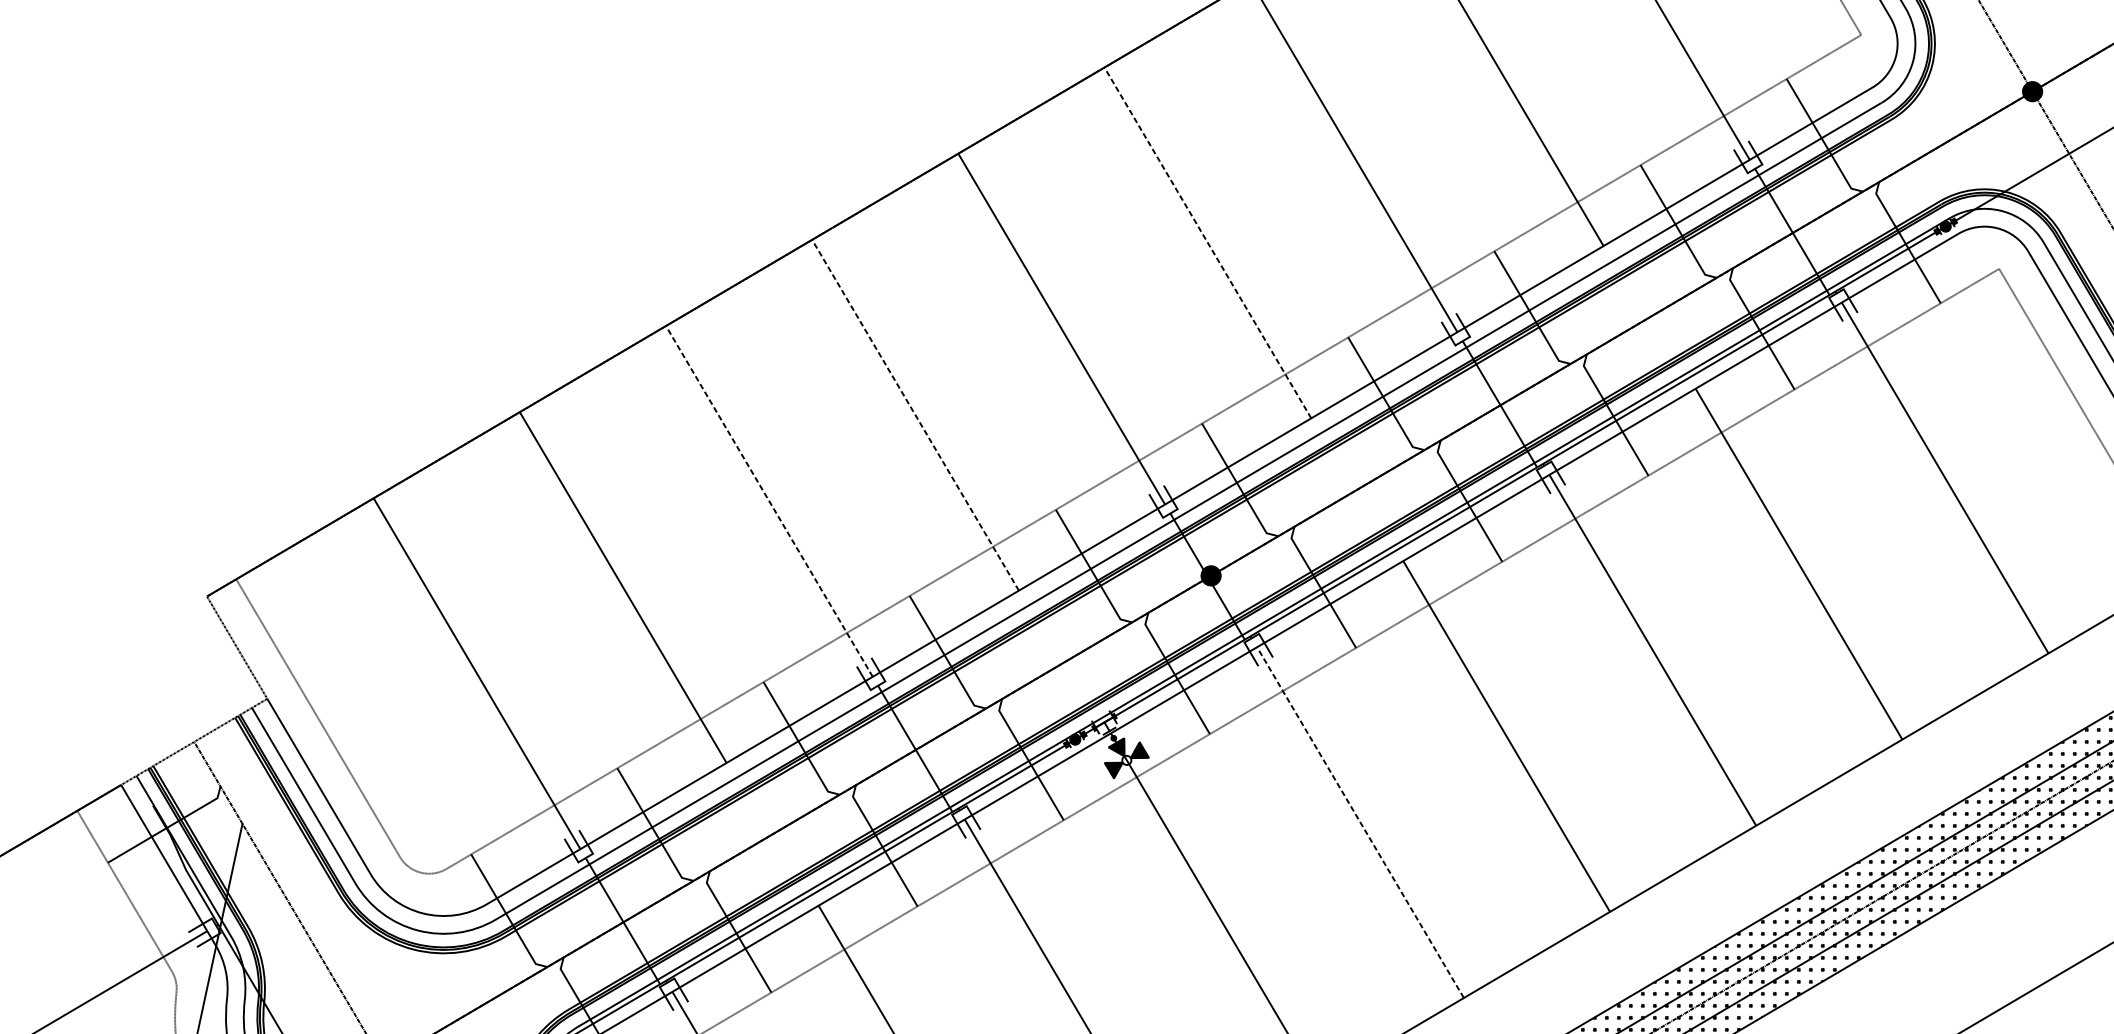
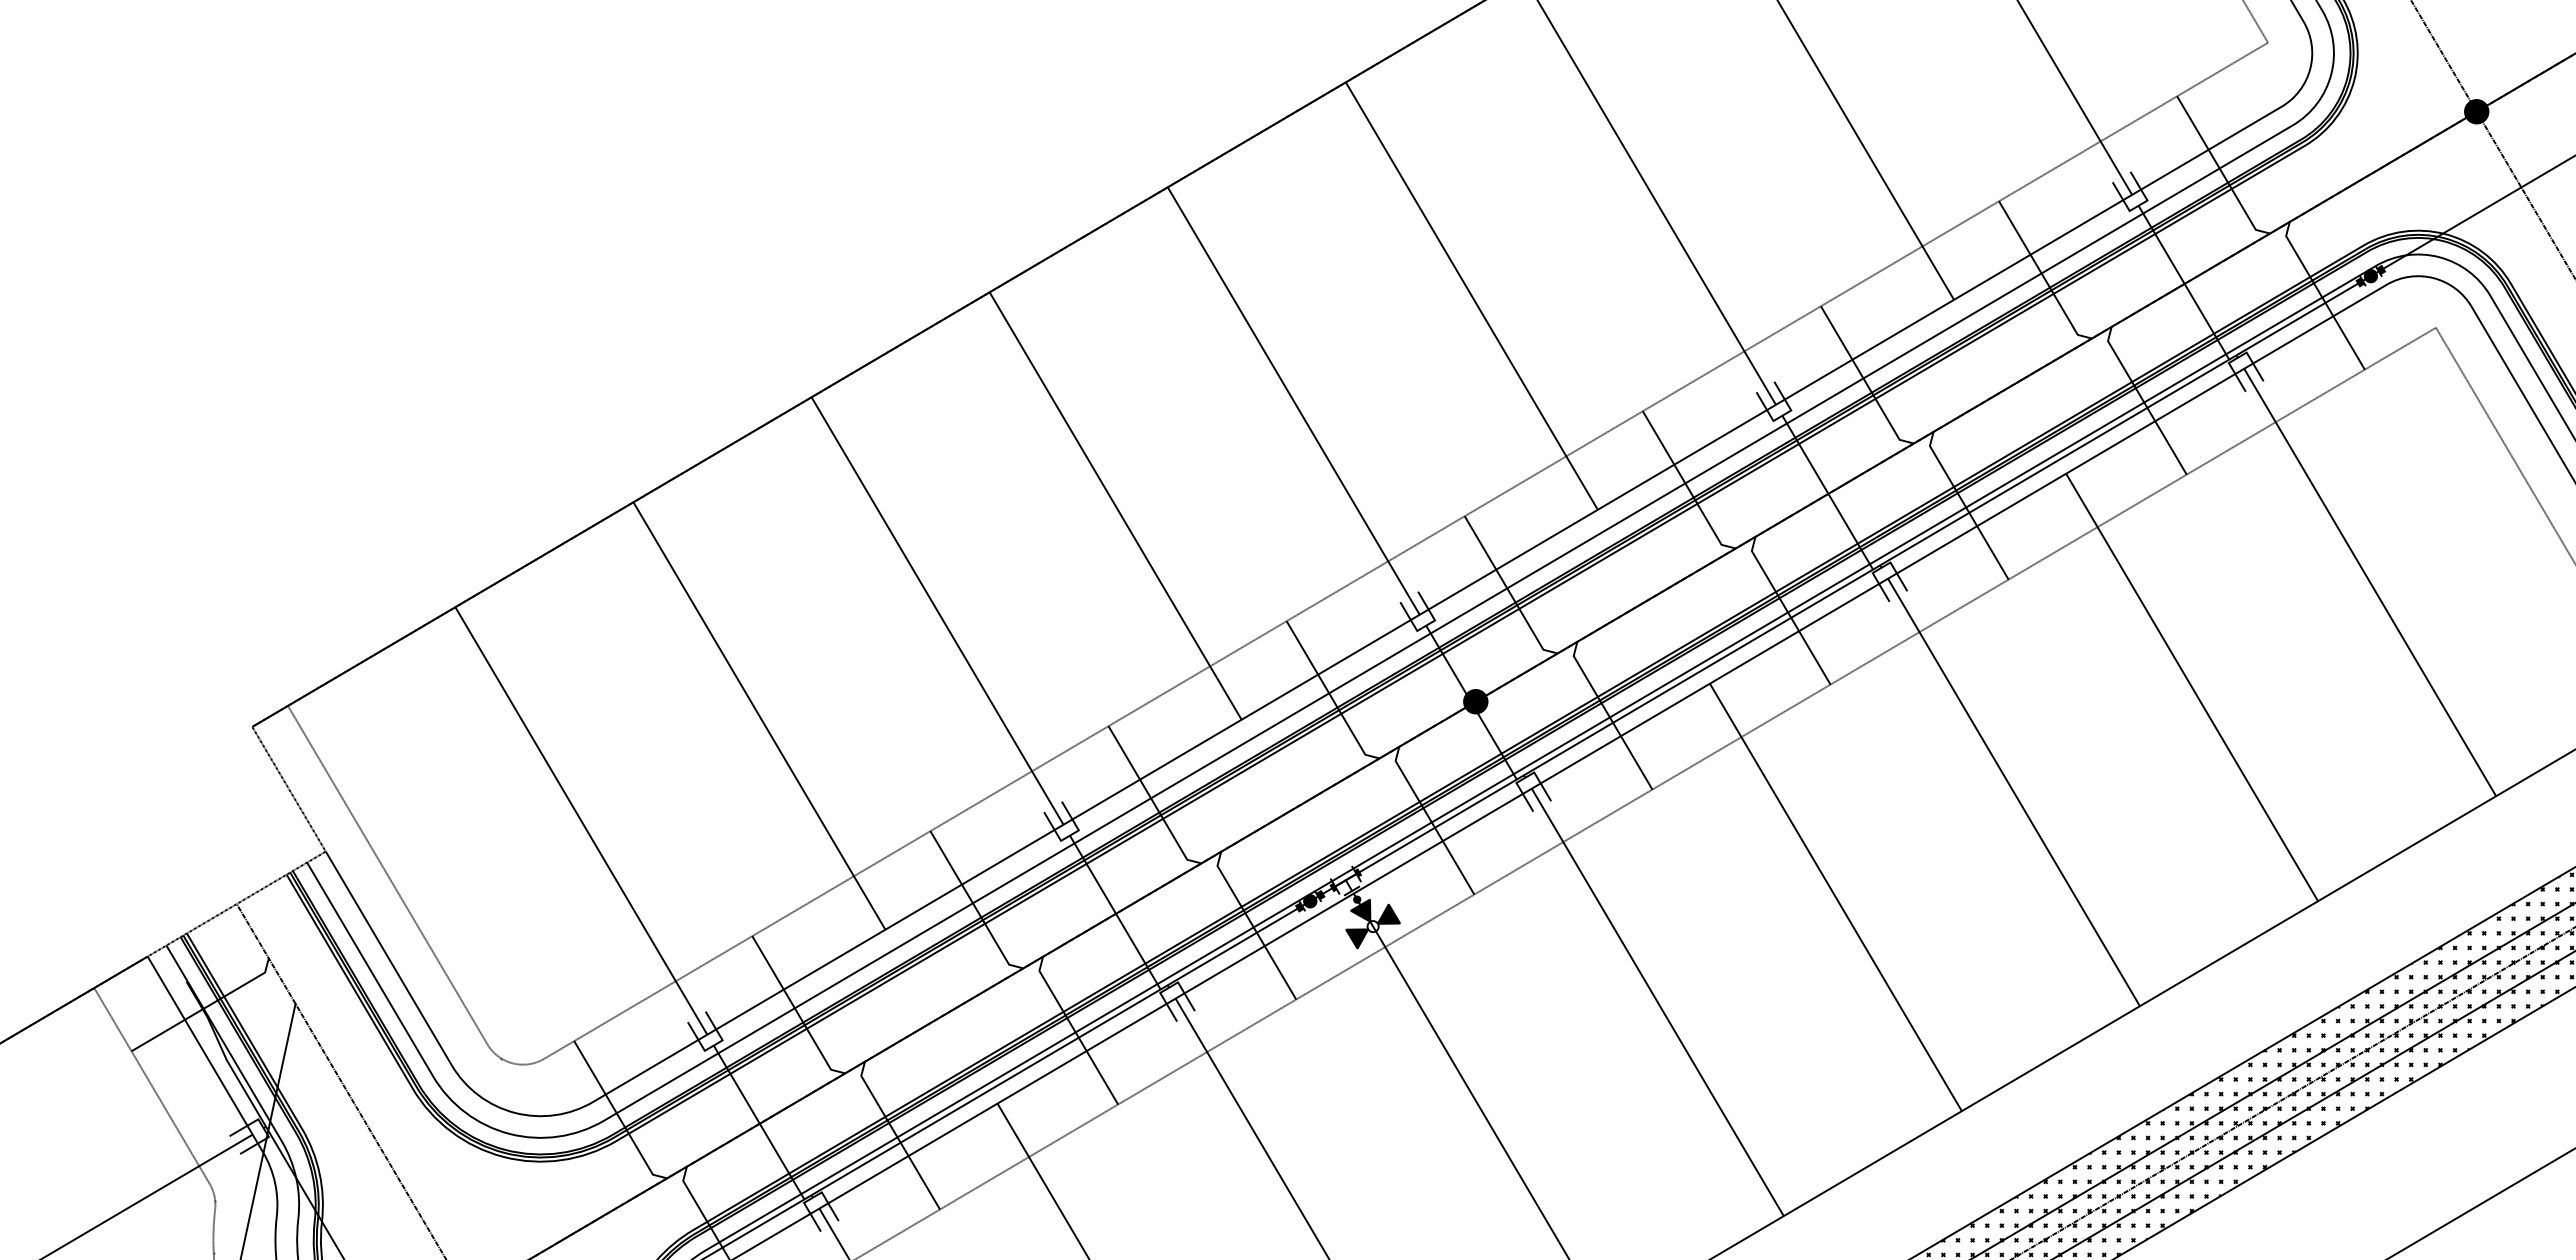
line: (1207, 242) -> (1471, 295), dashed -> solid
line: (915, 414) -> (1115, 505), dashed -> solid
line: (769, 500) -> (937, 610), dashed -> solid
line: (1360, 821) -> (1657, 1001), dashed -> solid

